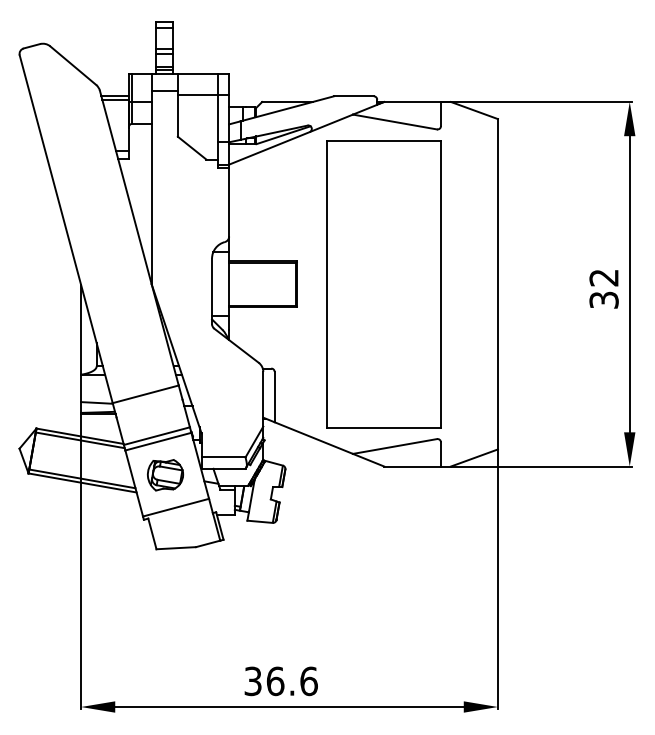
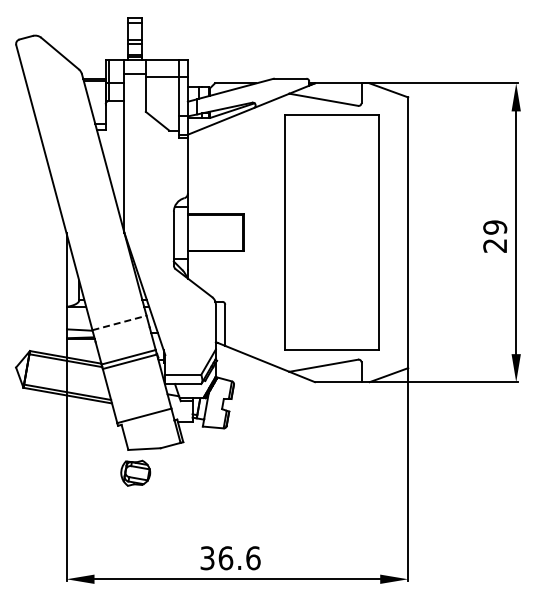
part: (383, 283) -> (331, 232), moved
text: (604, 288) -> (495, 236), 32 -> 29
line: (146, 393) -> (120, 322), solid -> dashed
part: (165, 474) -> (135, 472), moved

